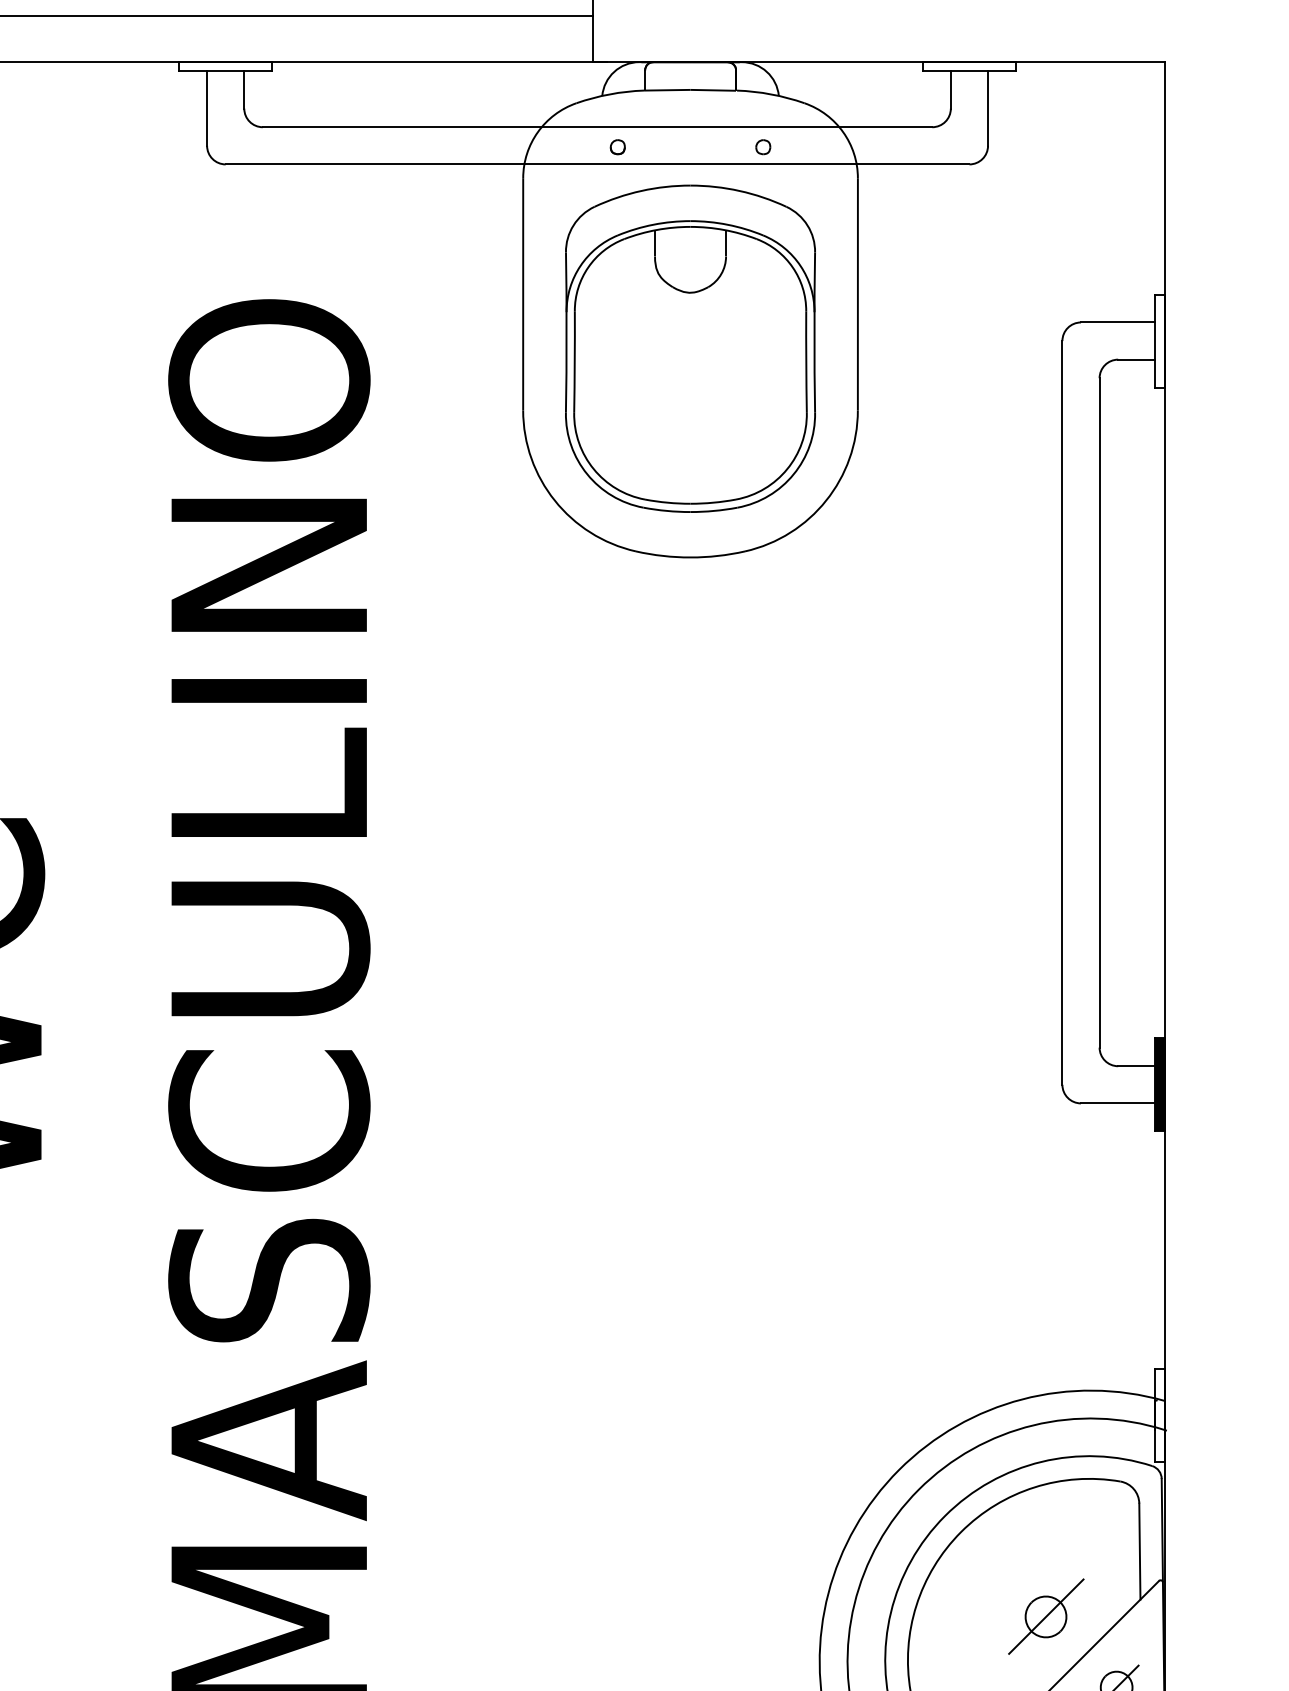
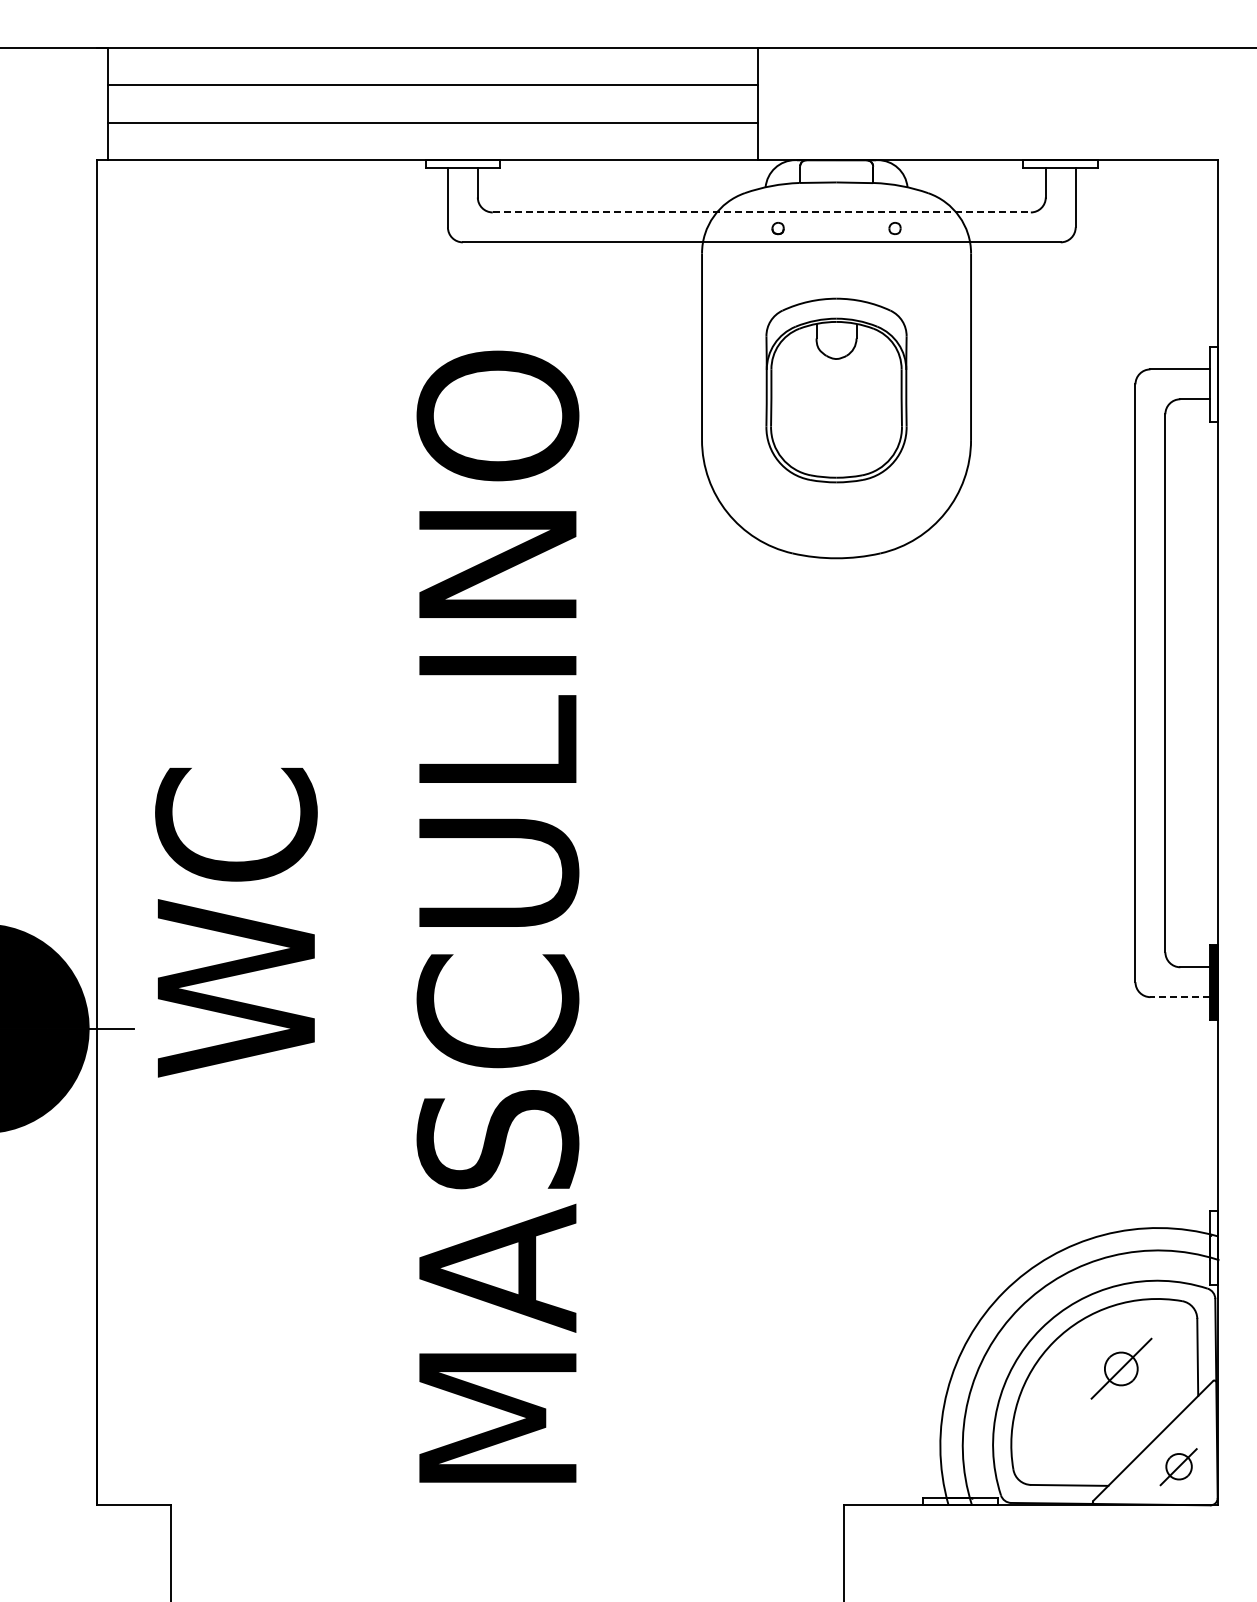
line: (598, 127) -> (762, 212), solid -> dashed
part: (690, 348) -> (836, 390), size x0.7
line: (1118, 1103) -> (1180, 997), solid -> dashed
part: (1046, 1616) -> (1121, 1368), moved

